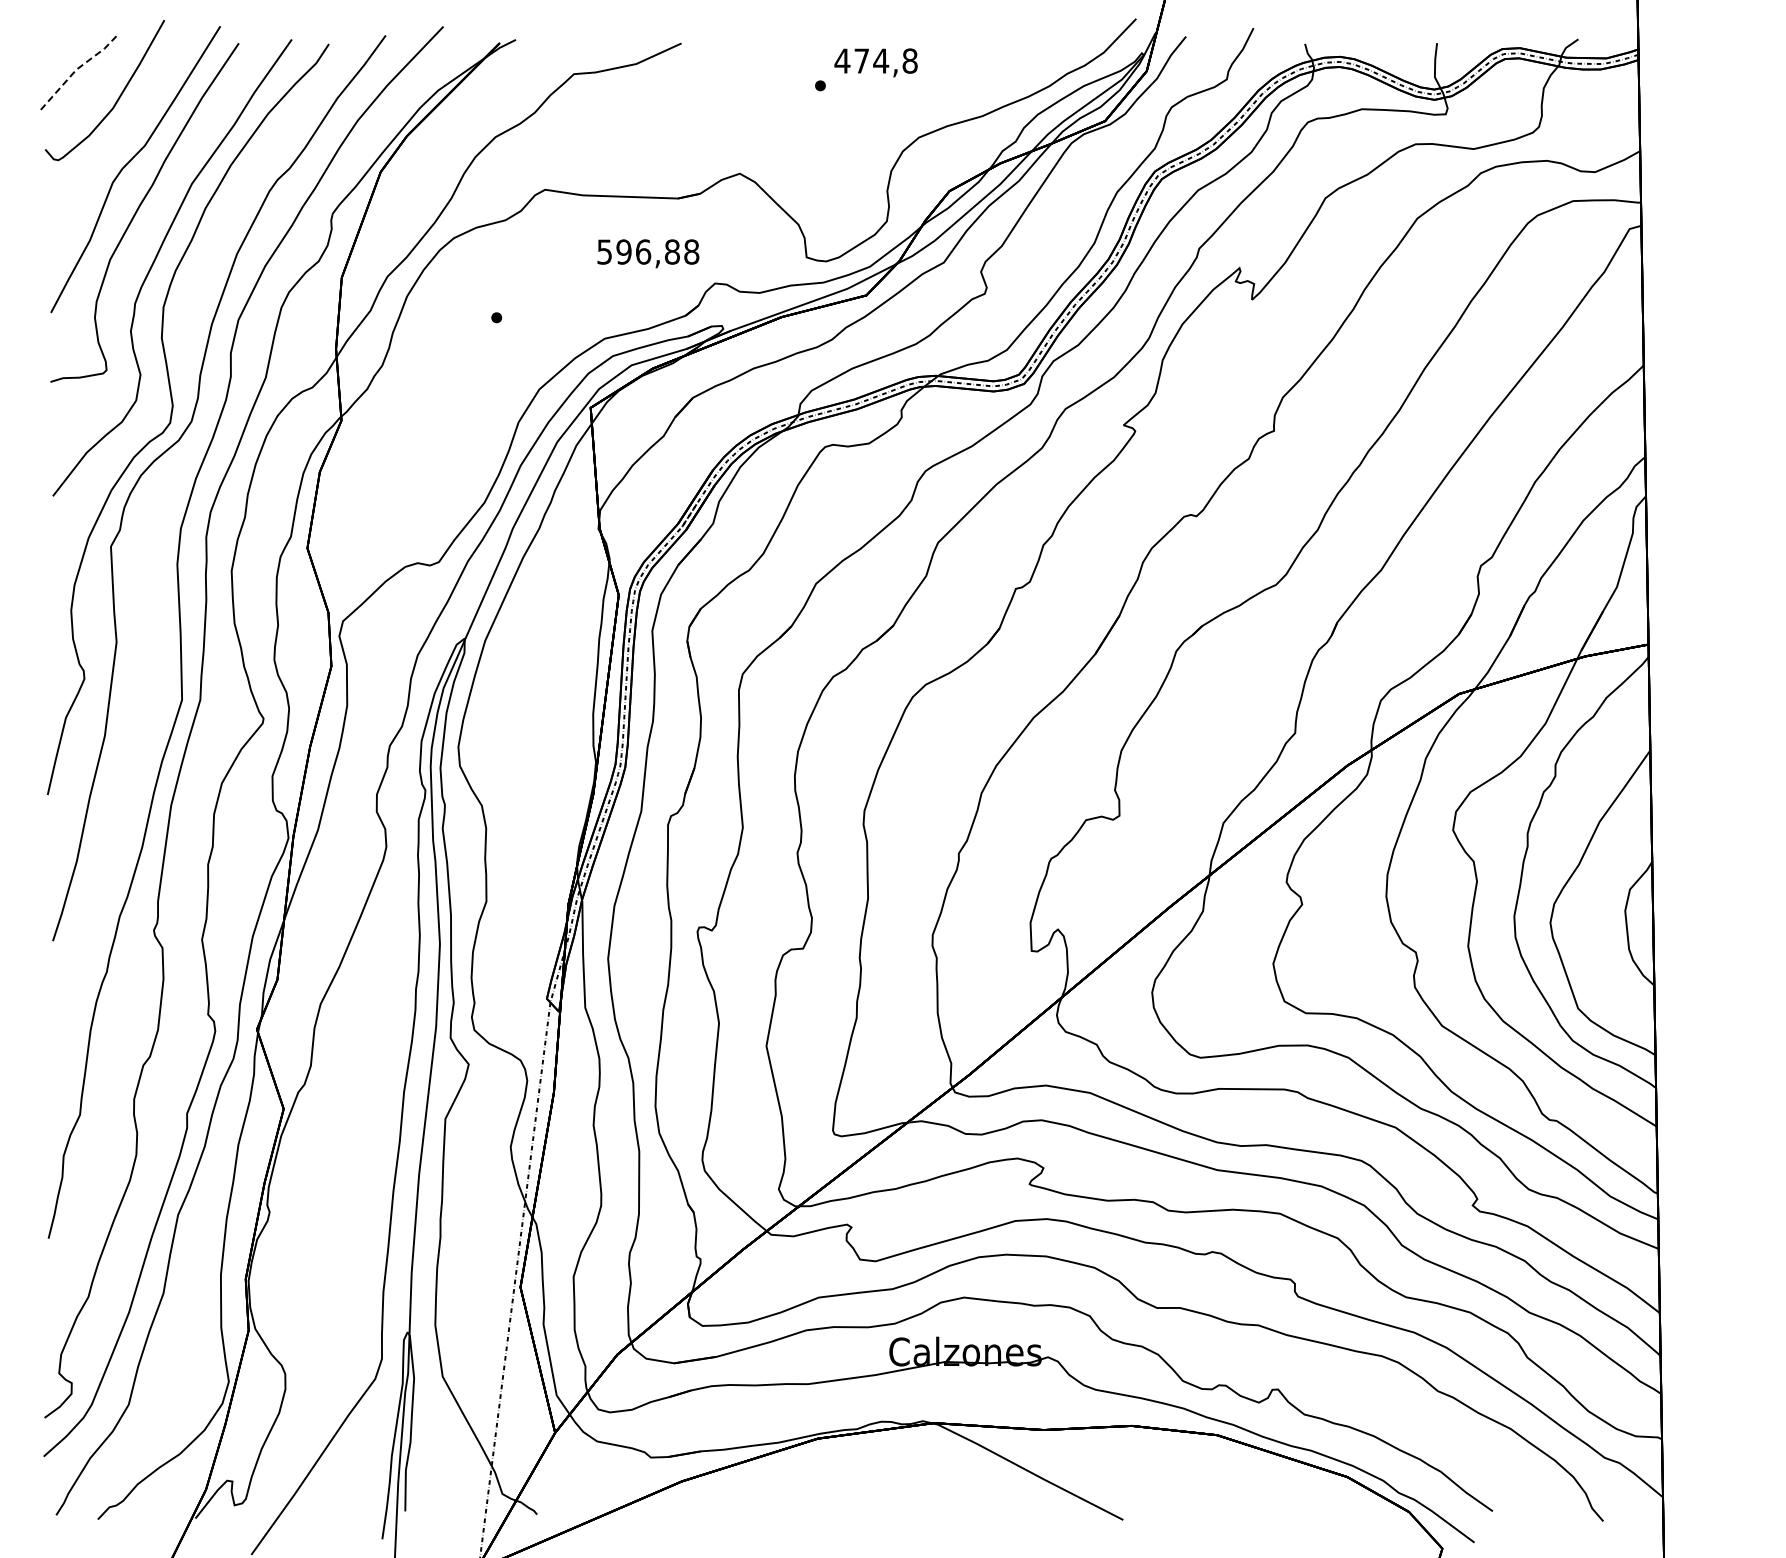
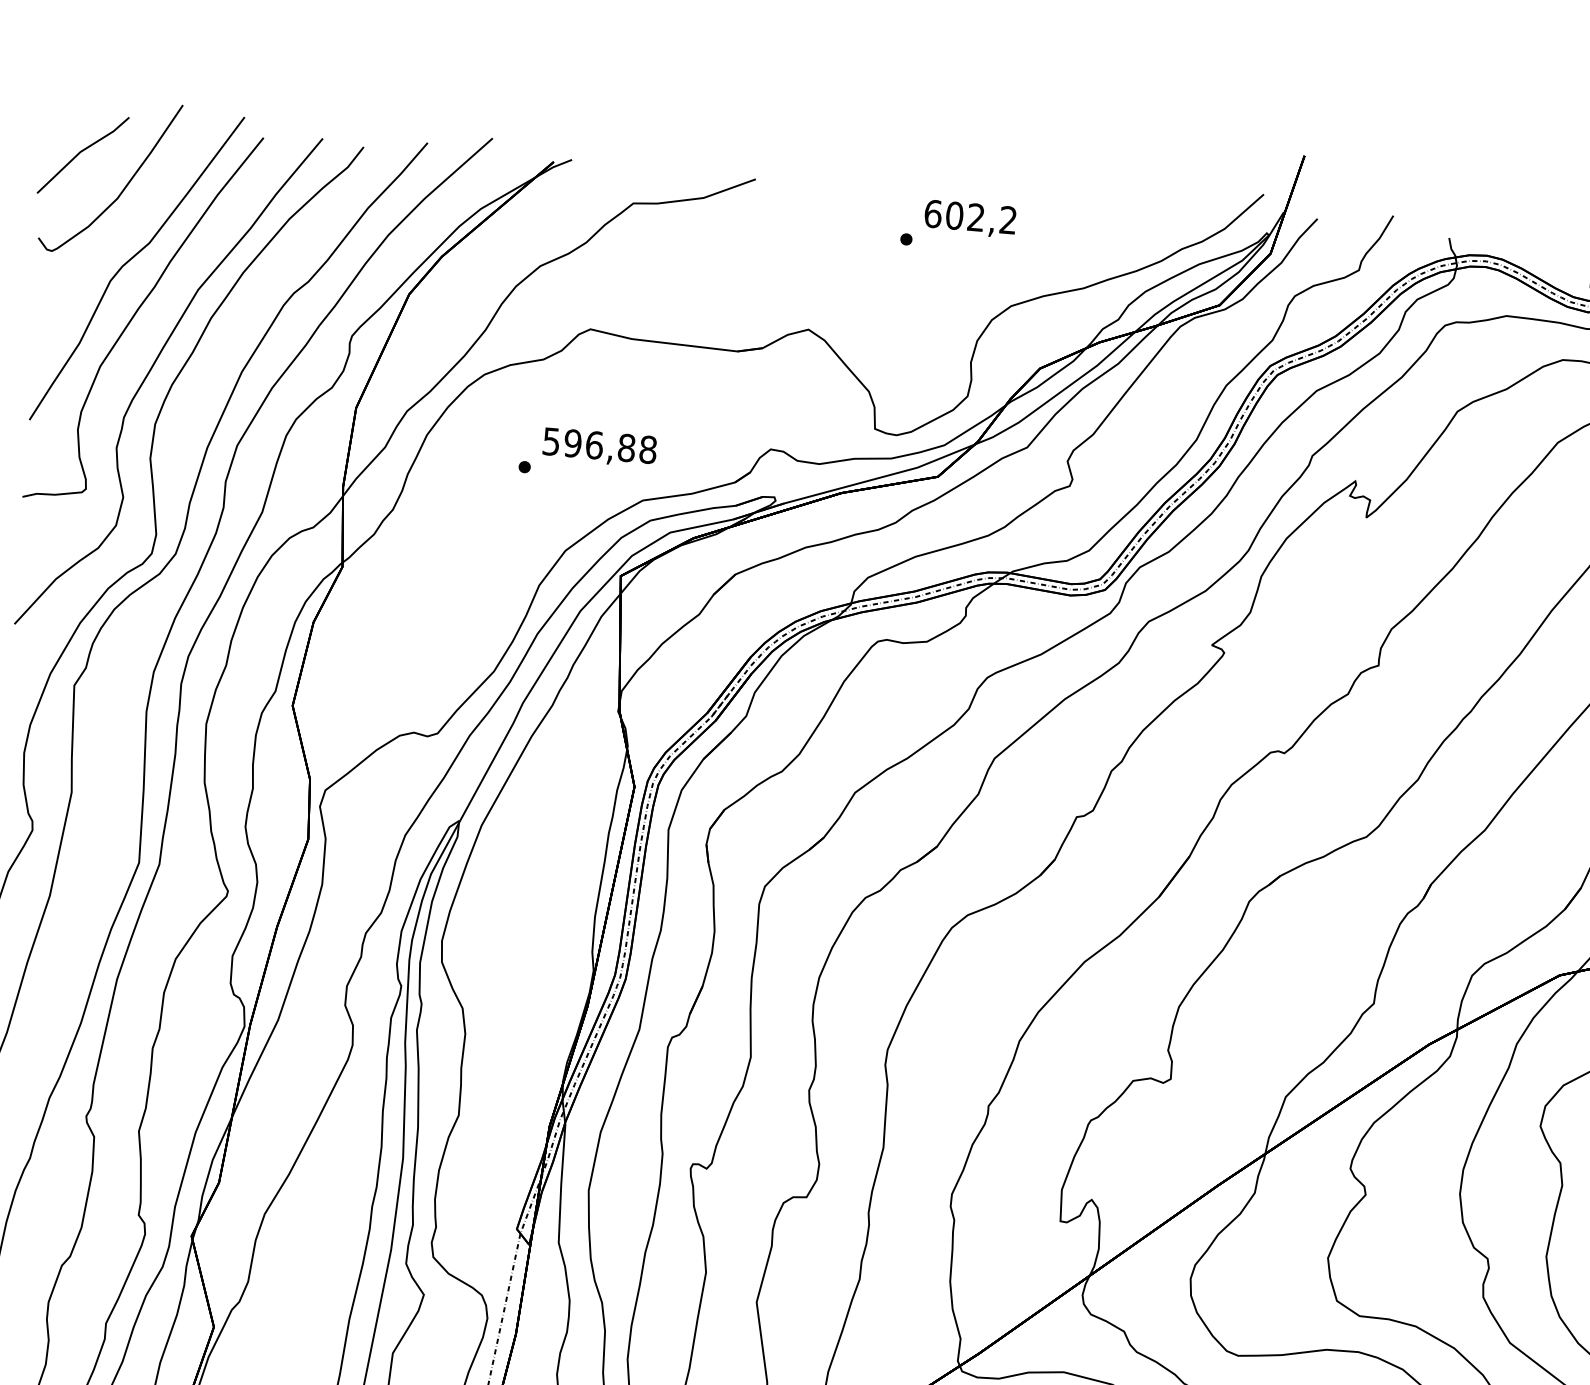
text: (875, 60) -> (969, 216), 474,8 -> 602,2
line: (76, 69) -> (80, 151), dashed -> solid
text: (648, 253) -> (600, 447), moved

